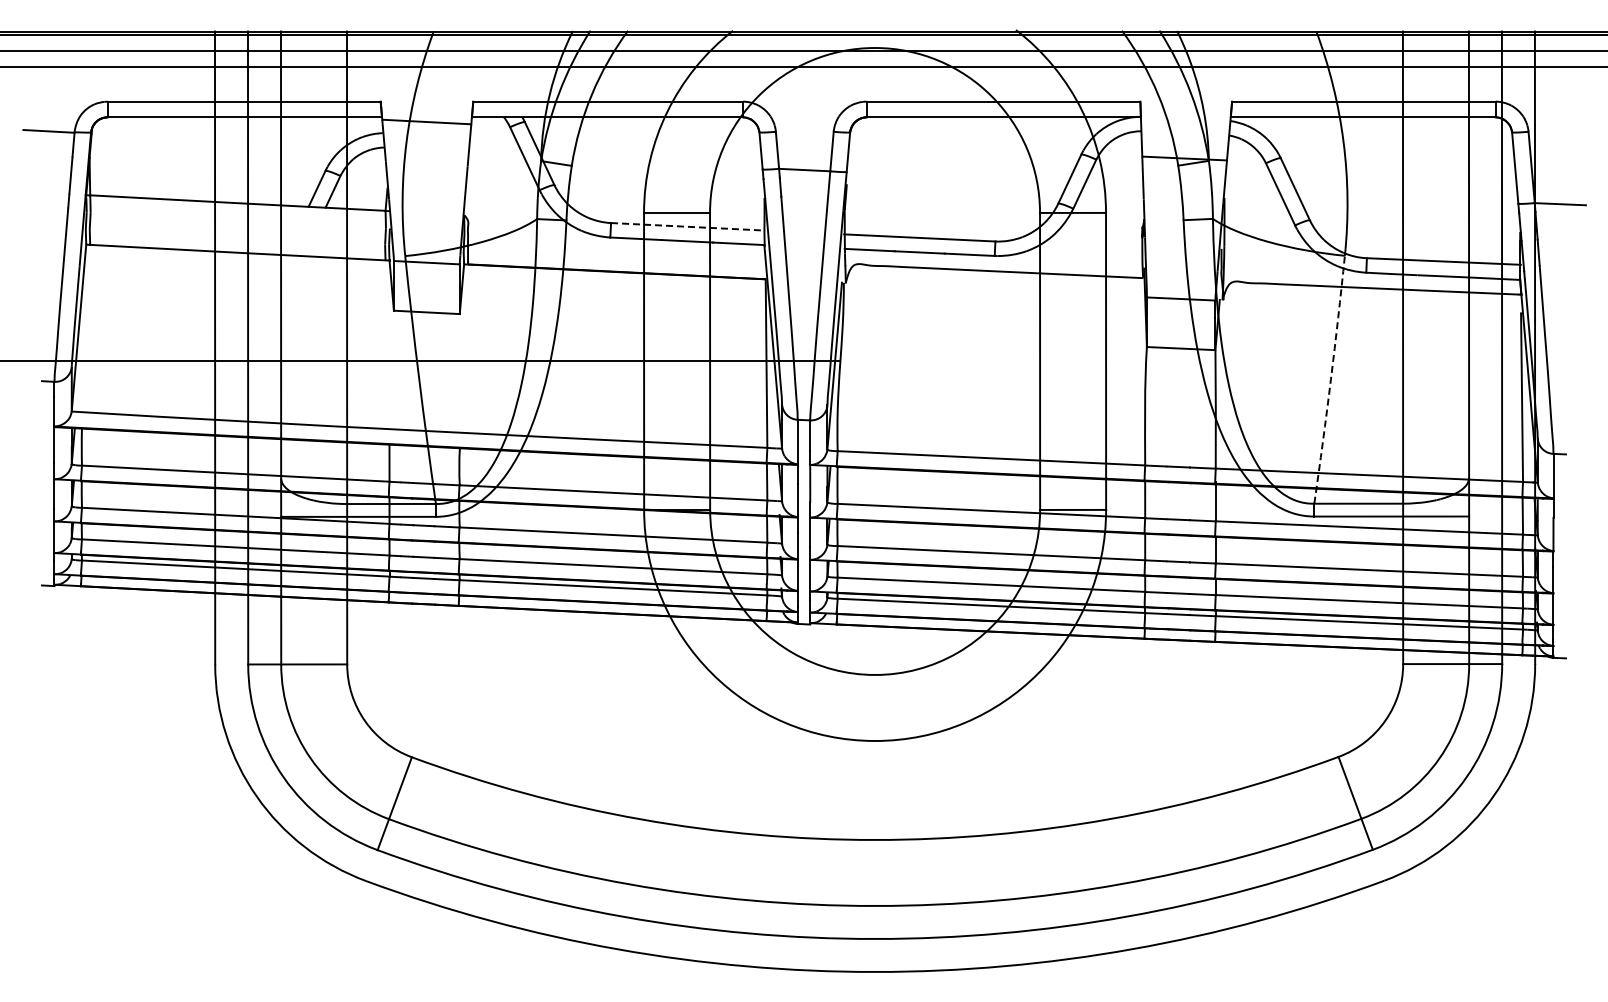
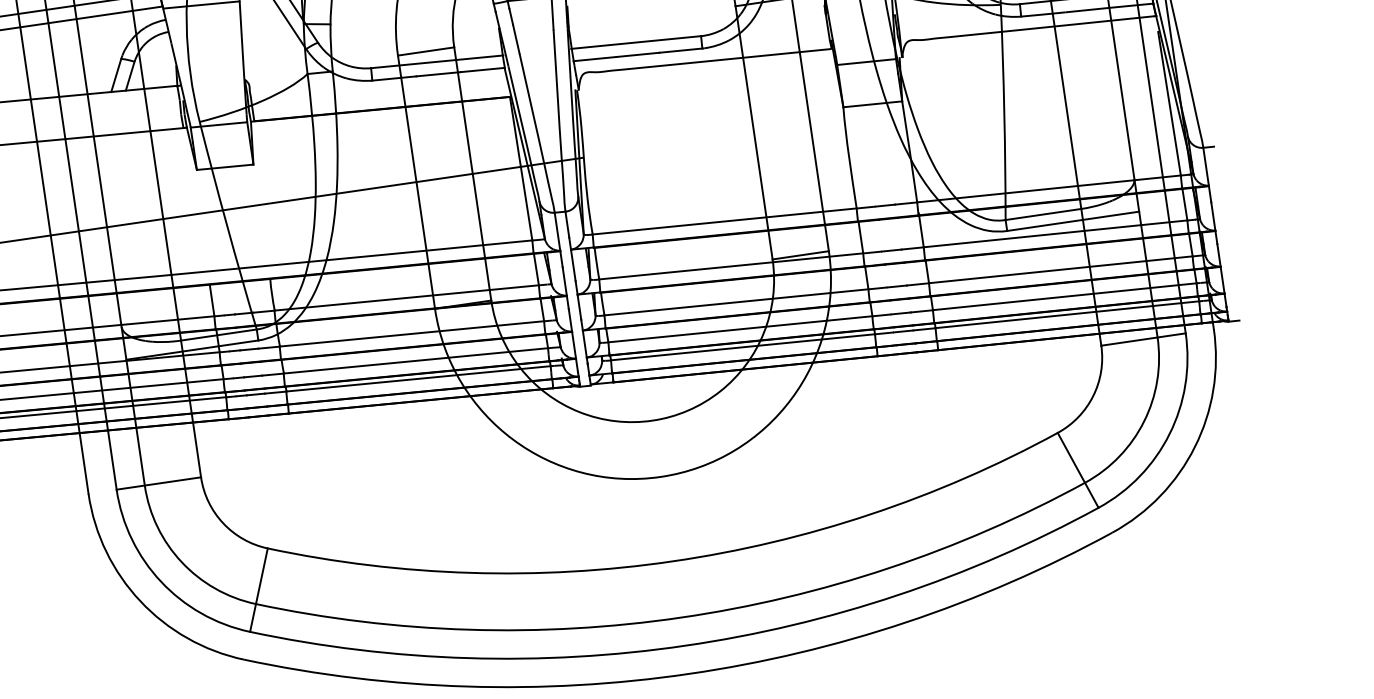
line: (688, 226) -> (437, 61), dashed -> solid
arc: (1330, 379) -> (1003, 112), dashed -> solid

